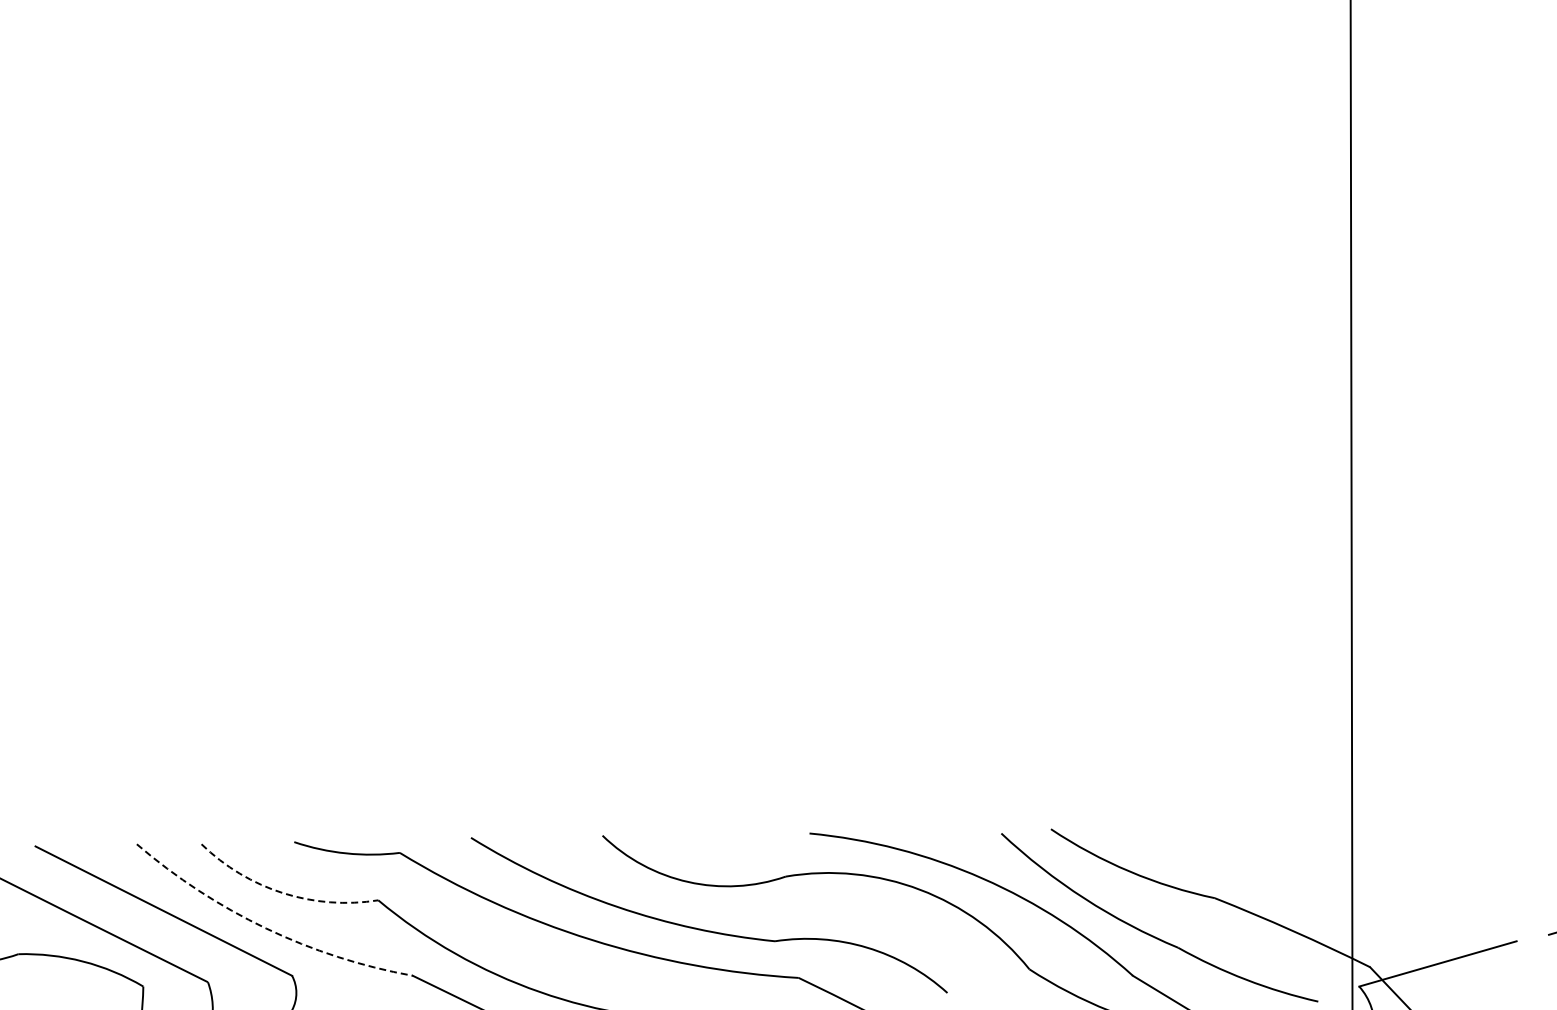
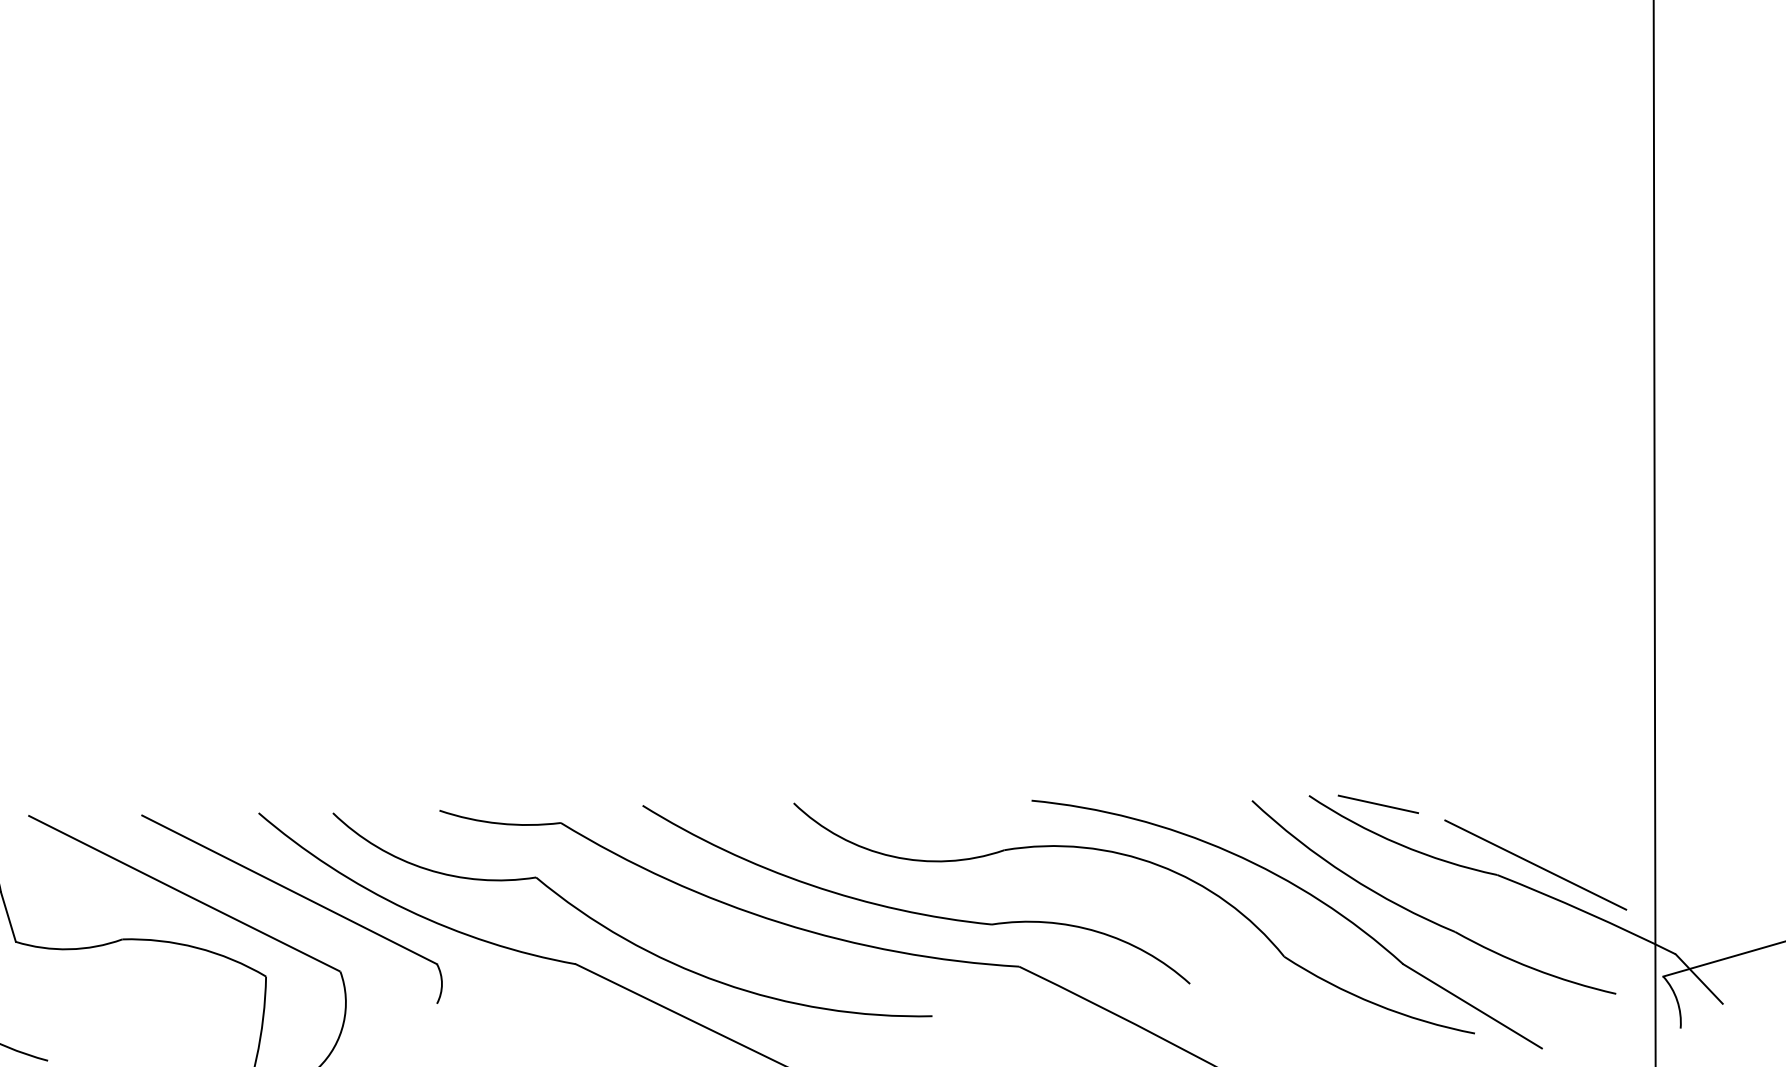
line: (1110, 836) -> (1377, 804), added
line: (1247, 889) -> (1534, 865), added
arc: (283, 893) -> (427, 869), dashed -> solid
arc: (266, 928) -> (407, 909), dashed -> solid

